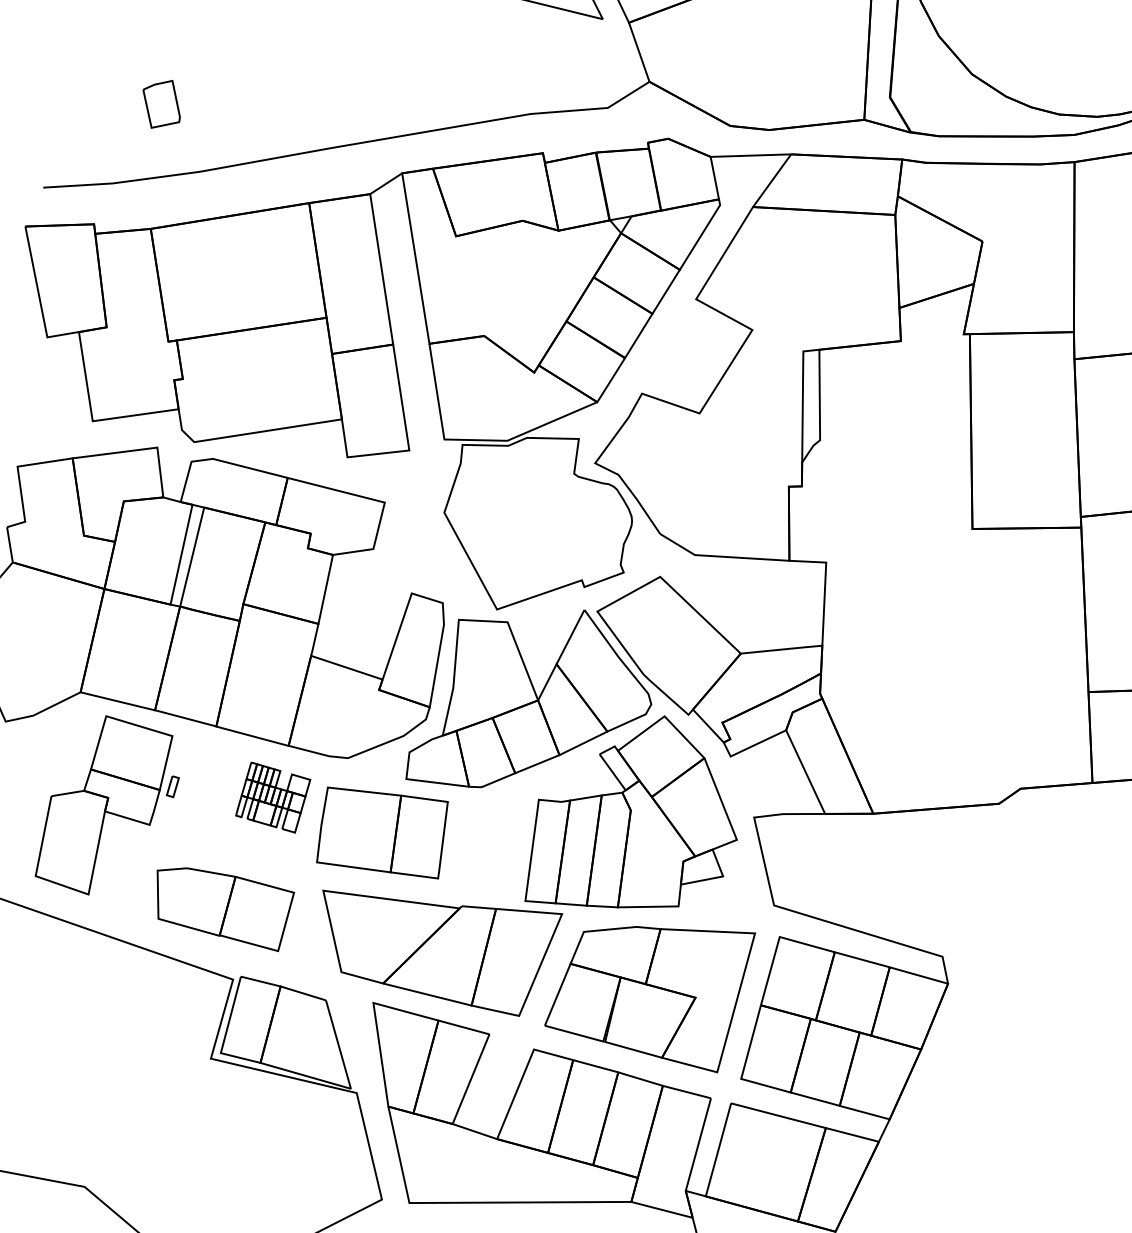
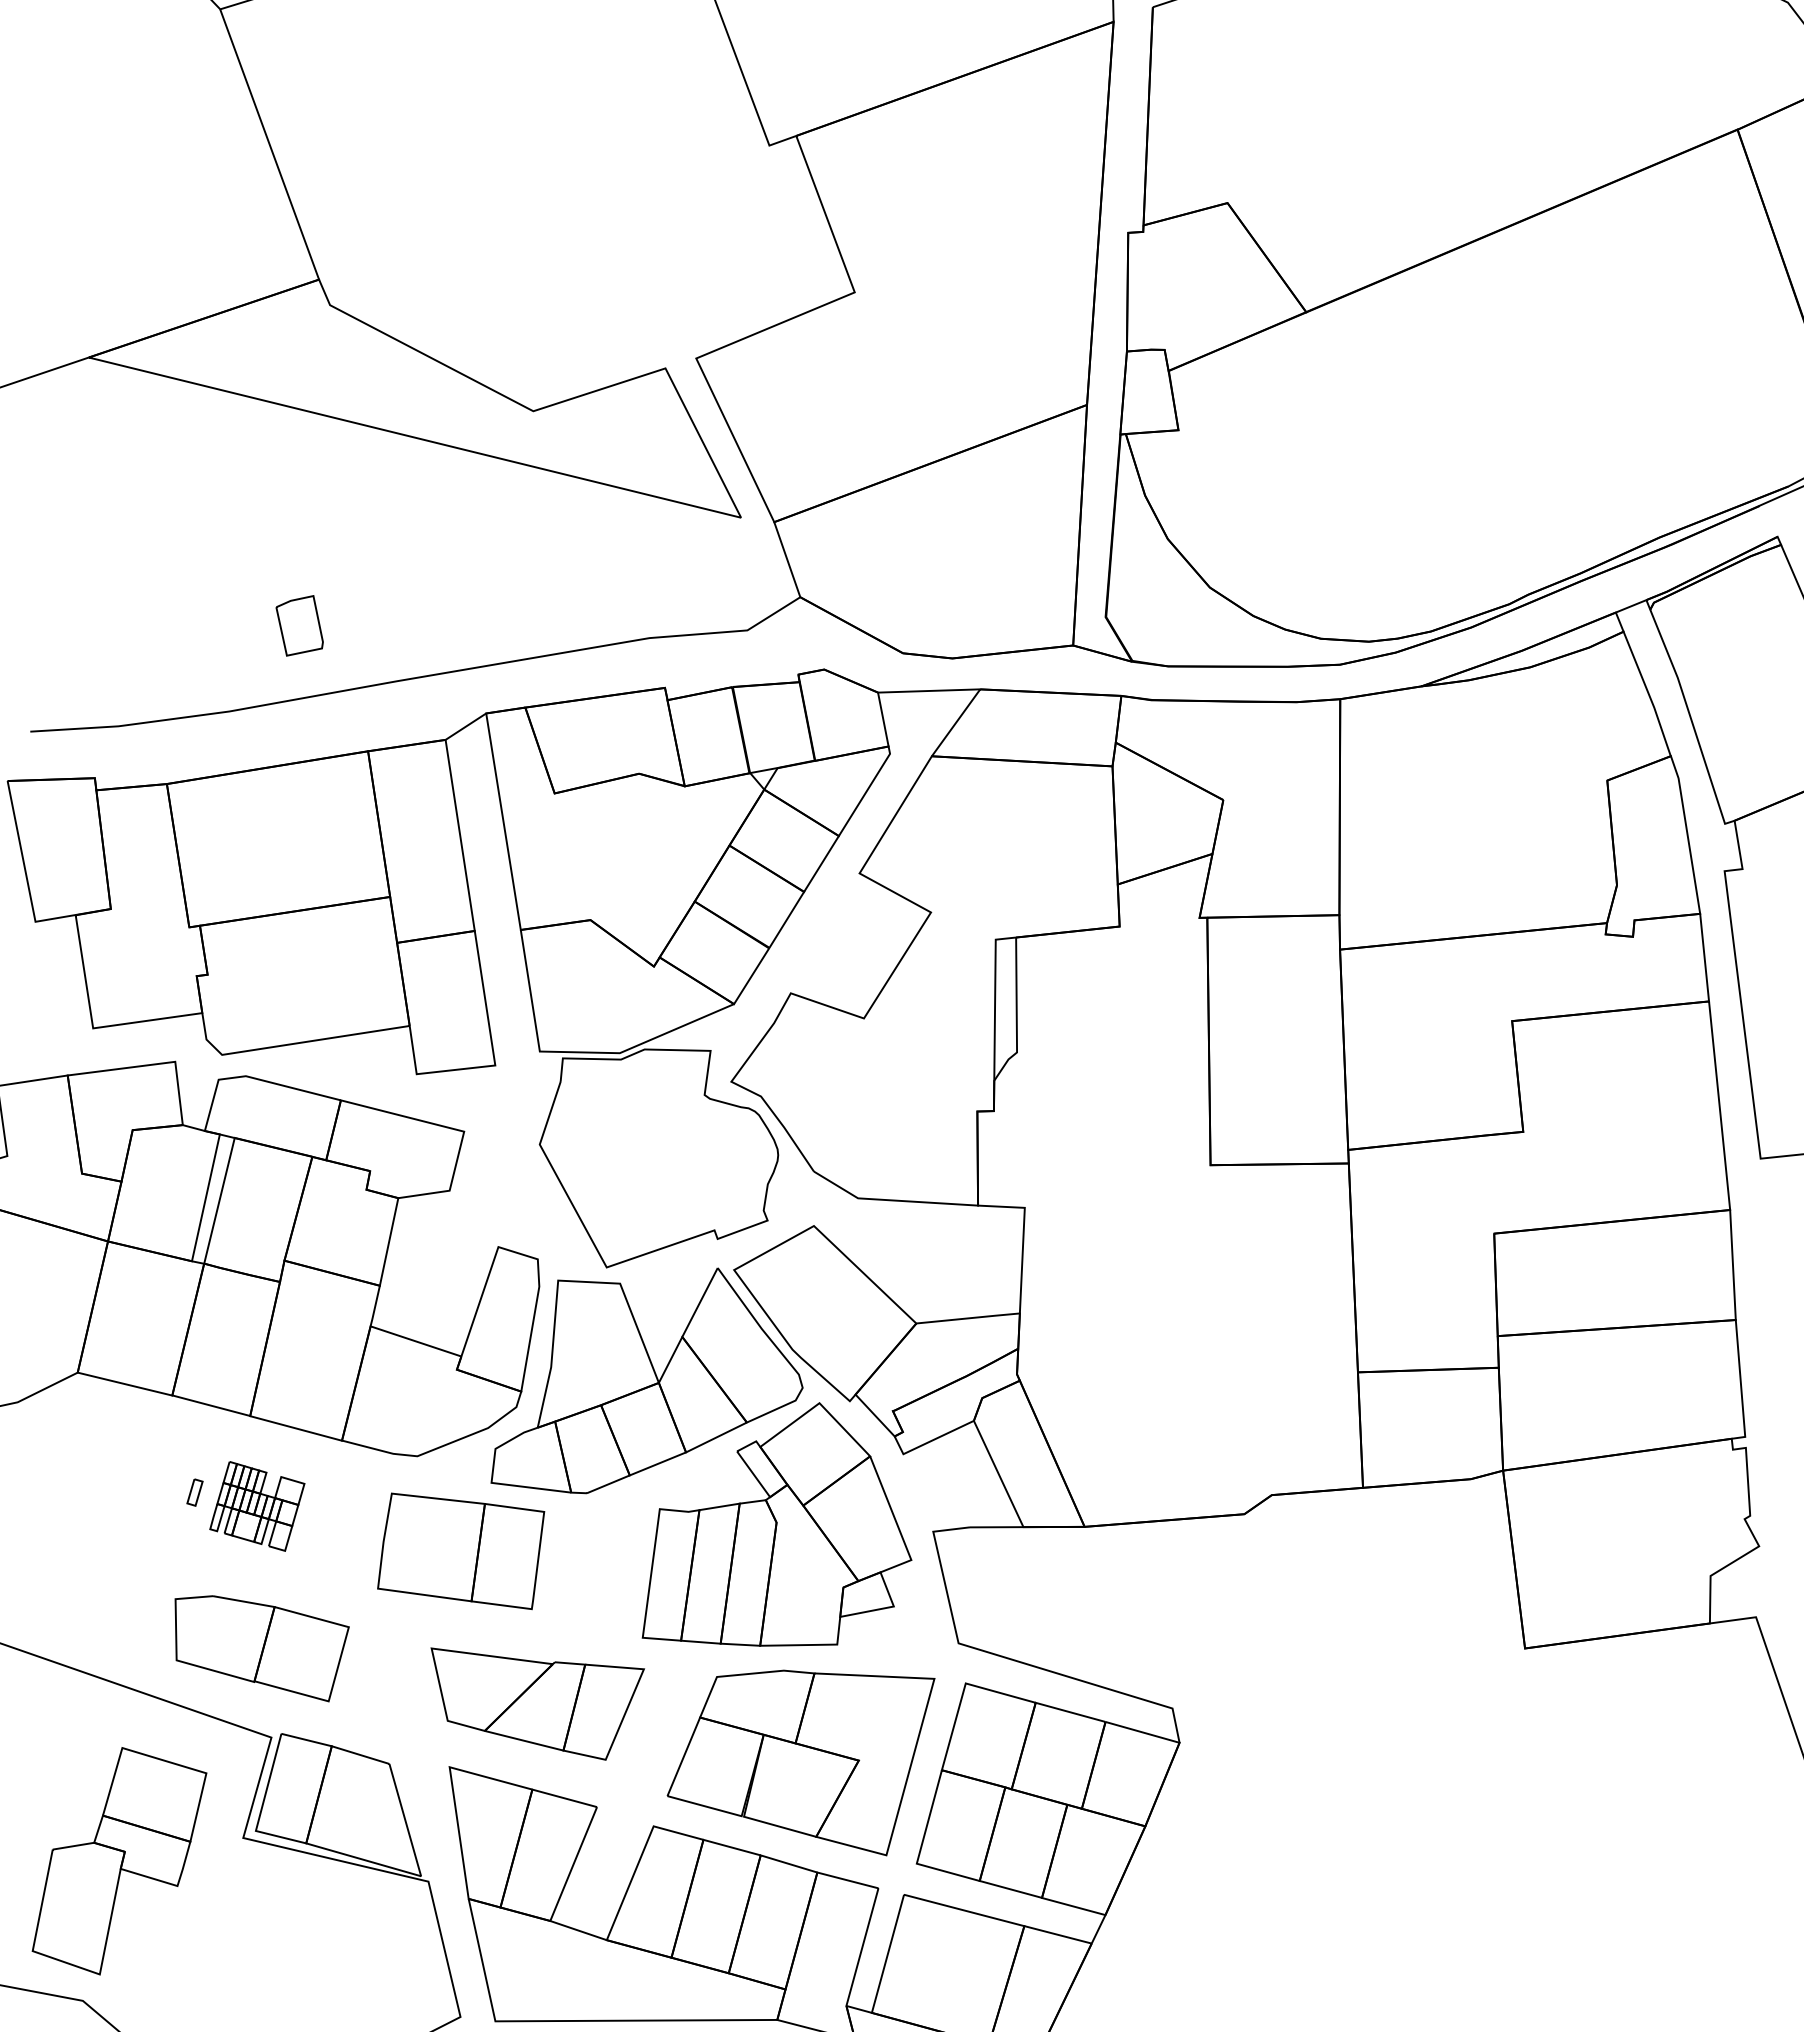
part: (161, 104) -> (299, 625), moved
part: (273, 797) -> (257, 1506), moved
part: (104, 805) -> (119, 1861), moved
part: (442, 952) -> (537, 1703), size x0.7

